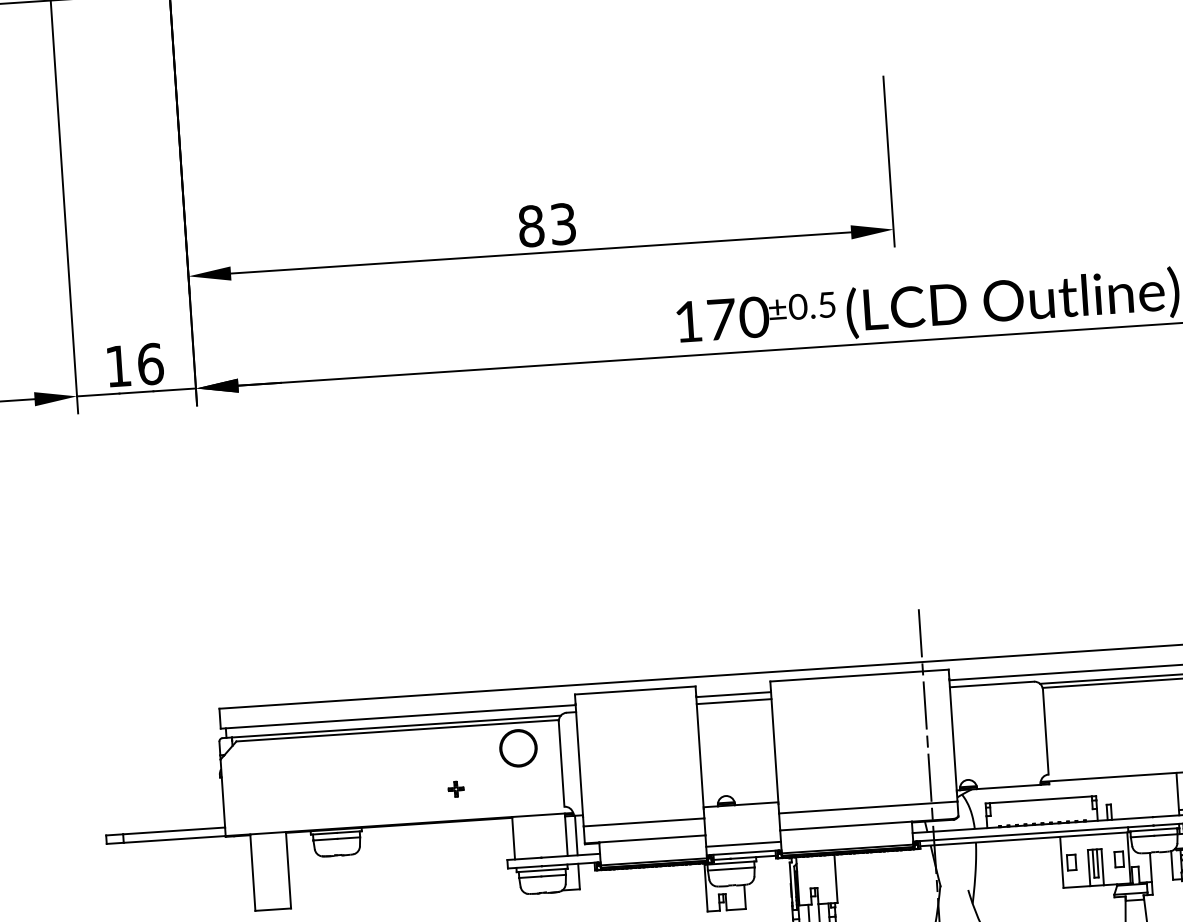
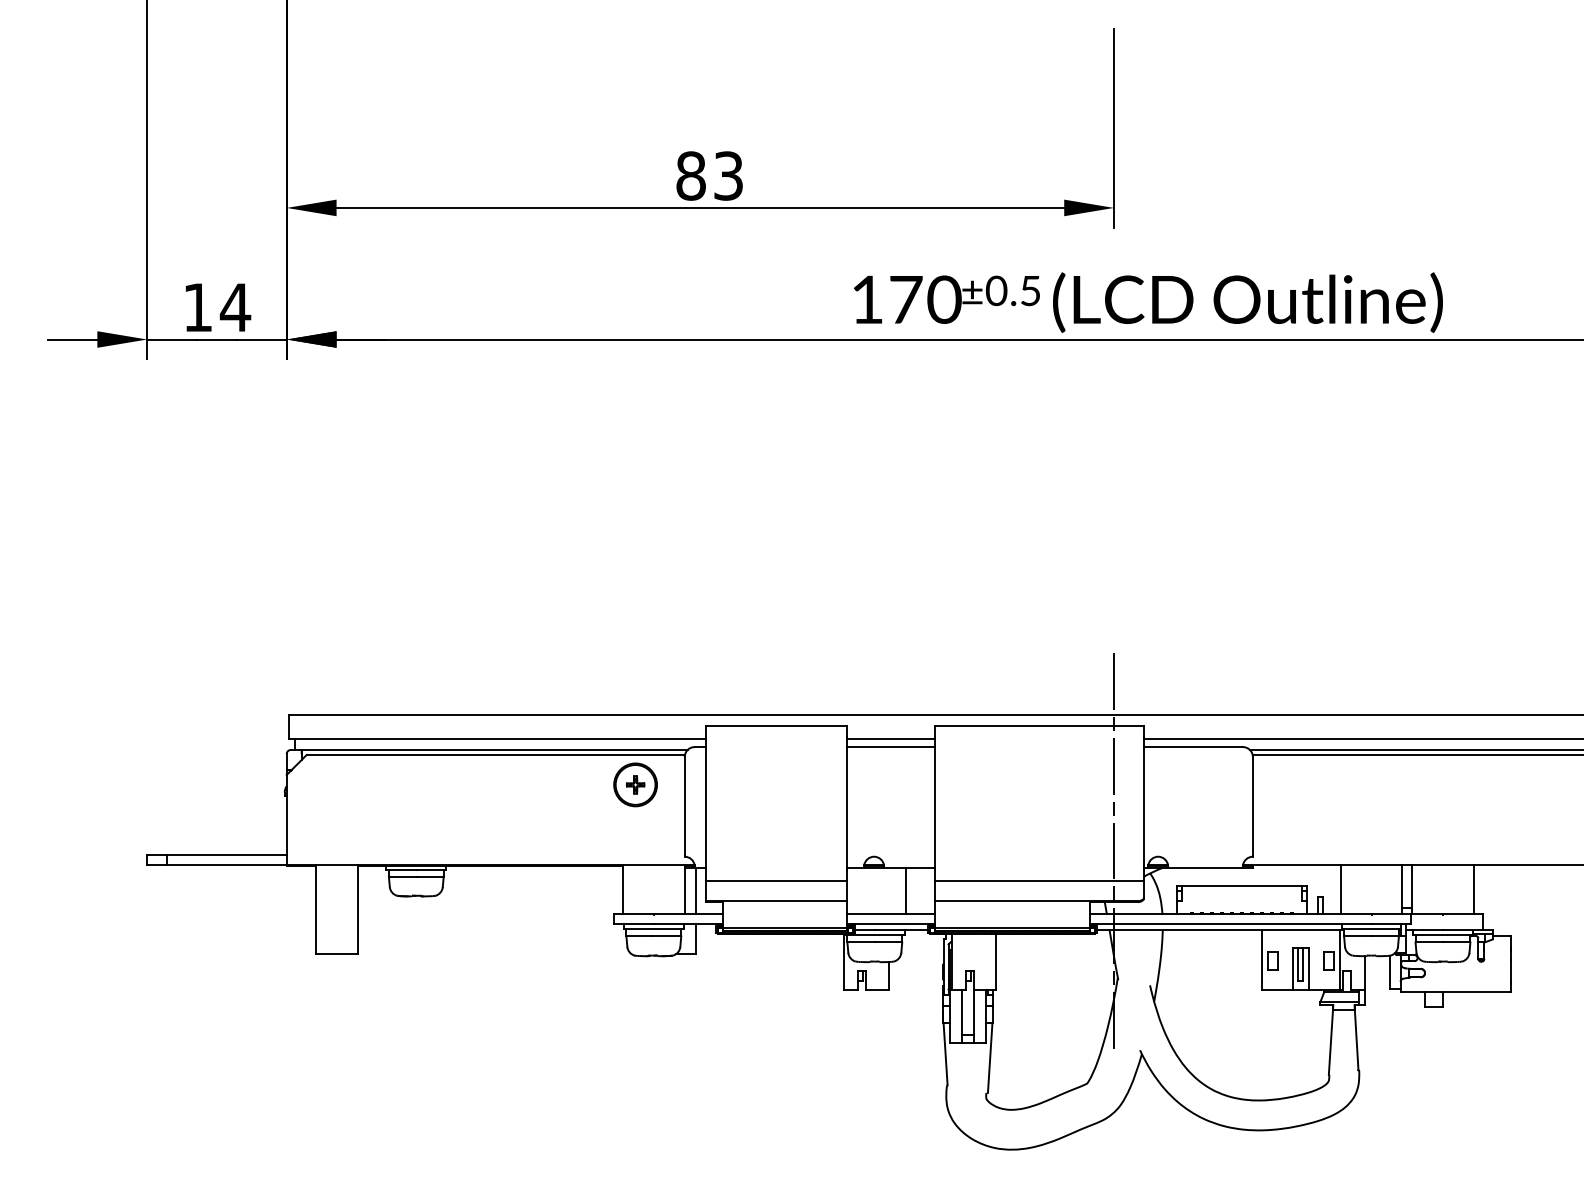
text: (150, 364) -> (235, 307), 16 -> 14
part: (456, 788) -> (635, 784), moved
line: (1125, 797) -> (1340, 889), added
line: (754, 823) -> (905, 891), added

